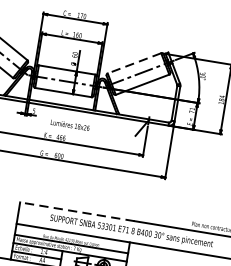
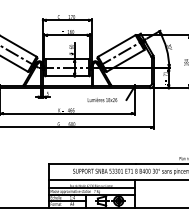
line: (134, 62) -> (116, 45), dashed -> solid
text: (70, 125) -> (102, 100), moved
line: (77, 211) -> (92, 163), dashed -> solid

